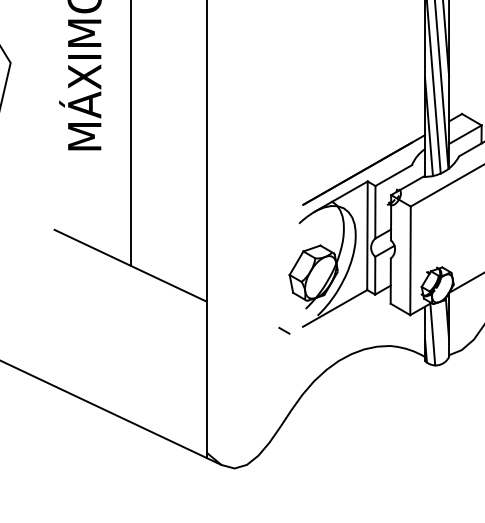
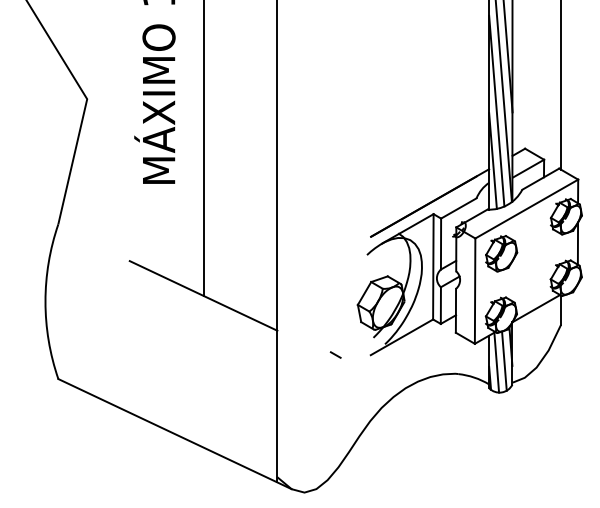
part: (437, 222) -> (501, 253), added
line: (284, 330) -> (335, 354), moved
line: (440, 332) -> (504, 360), added

